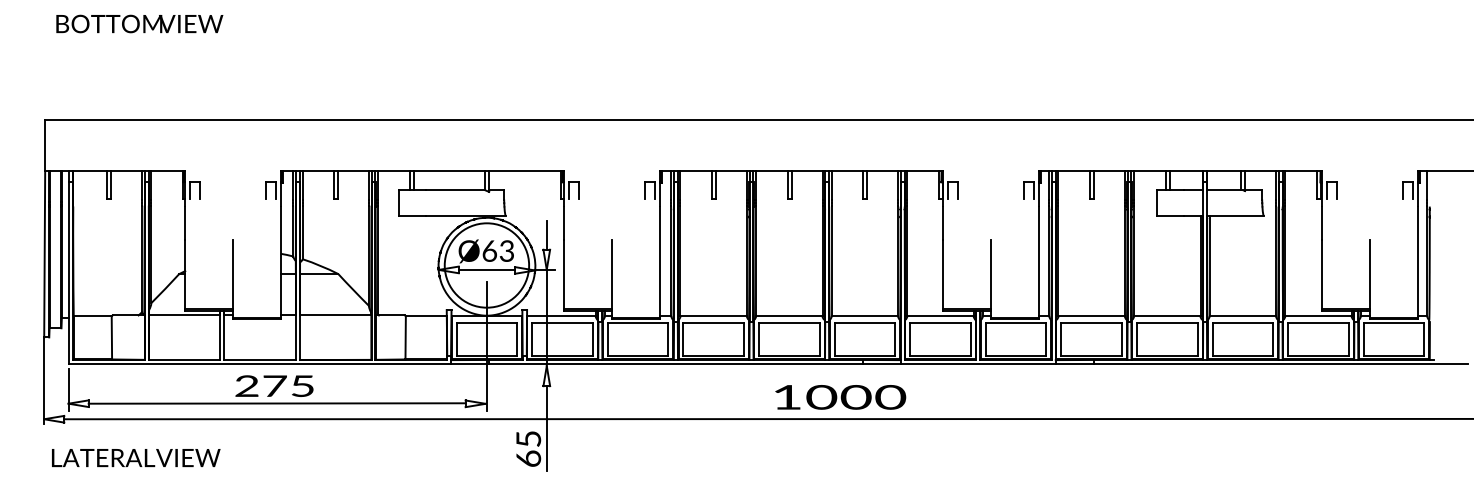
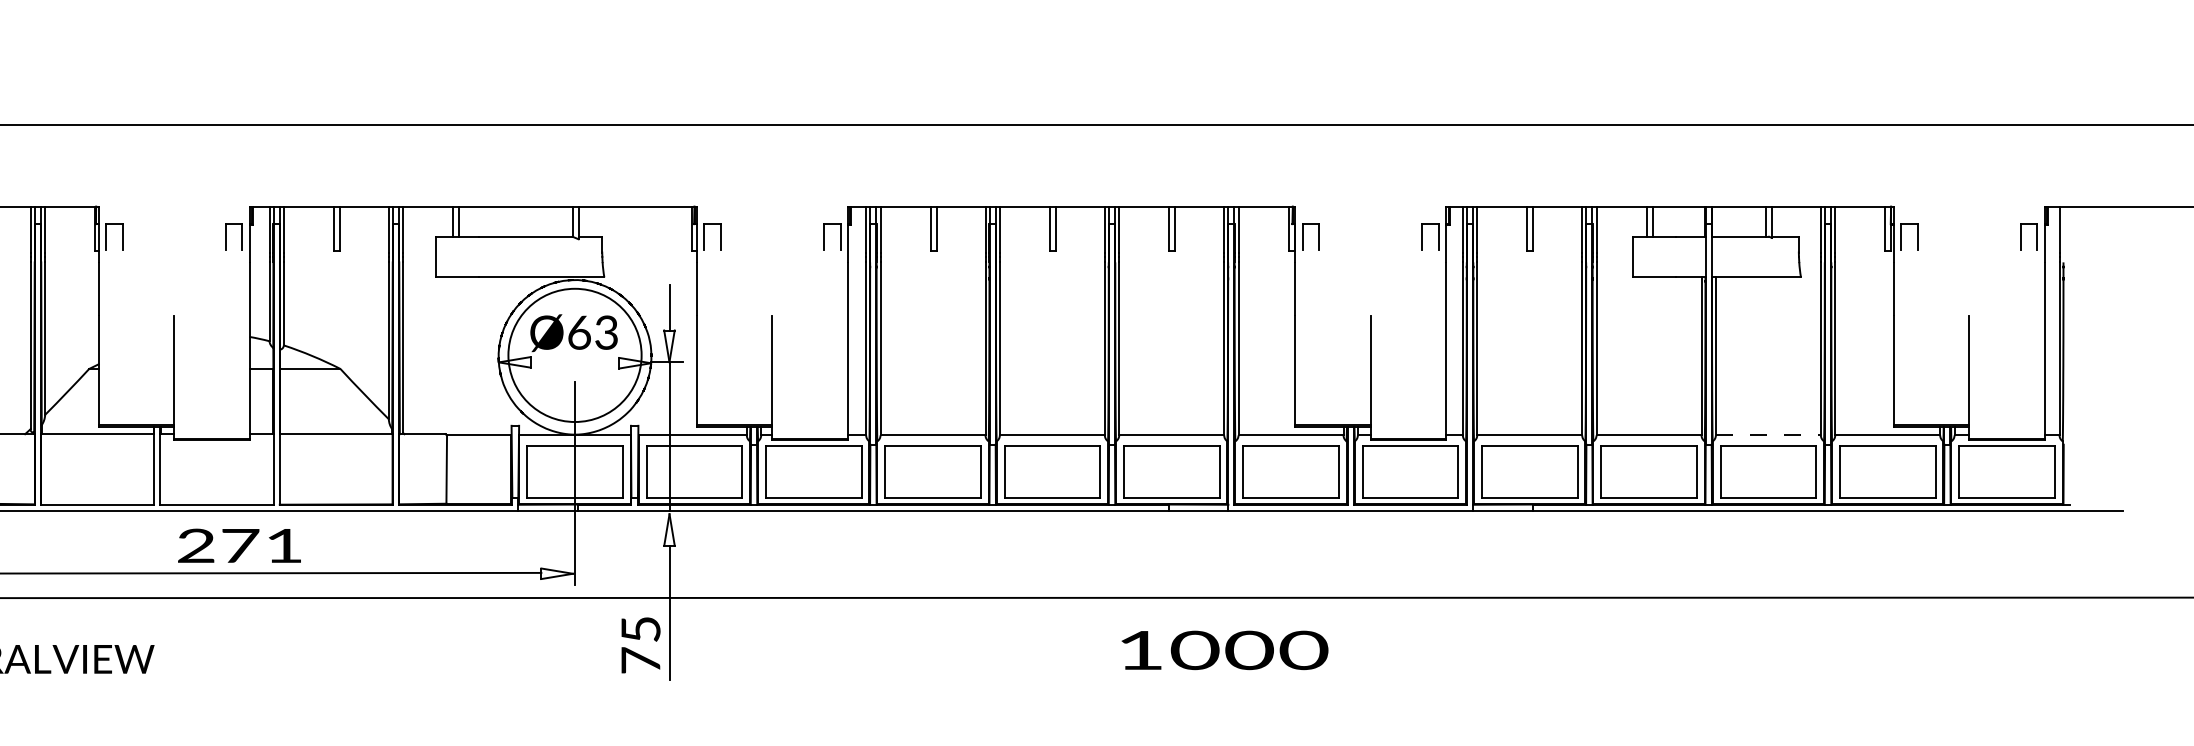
line: (486, 269) -> (574, 361), removed
line: (1243, 316) -> (1769, 435), solid -> dashed
text: (302, 385) -> (283, 544), 275 -> 271
text: (840, 397) -> (1224, 650), moved
text: (528, 458) -> (640, 660), 65 -> 75

